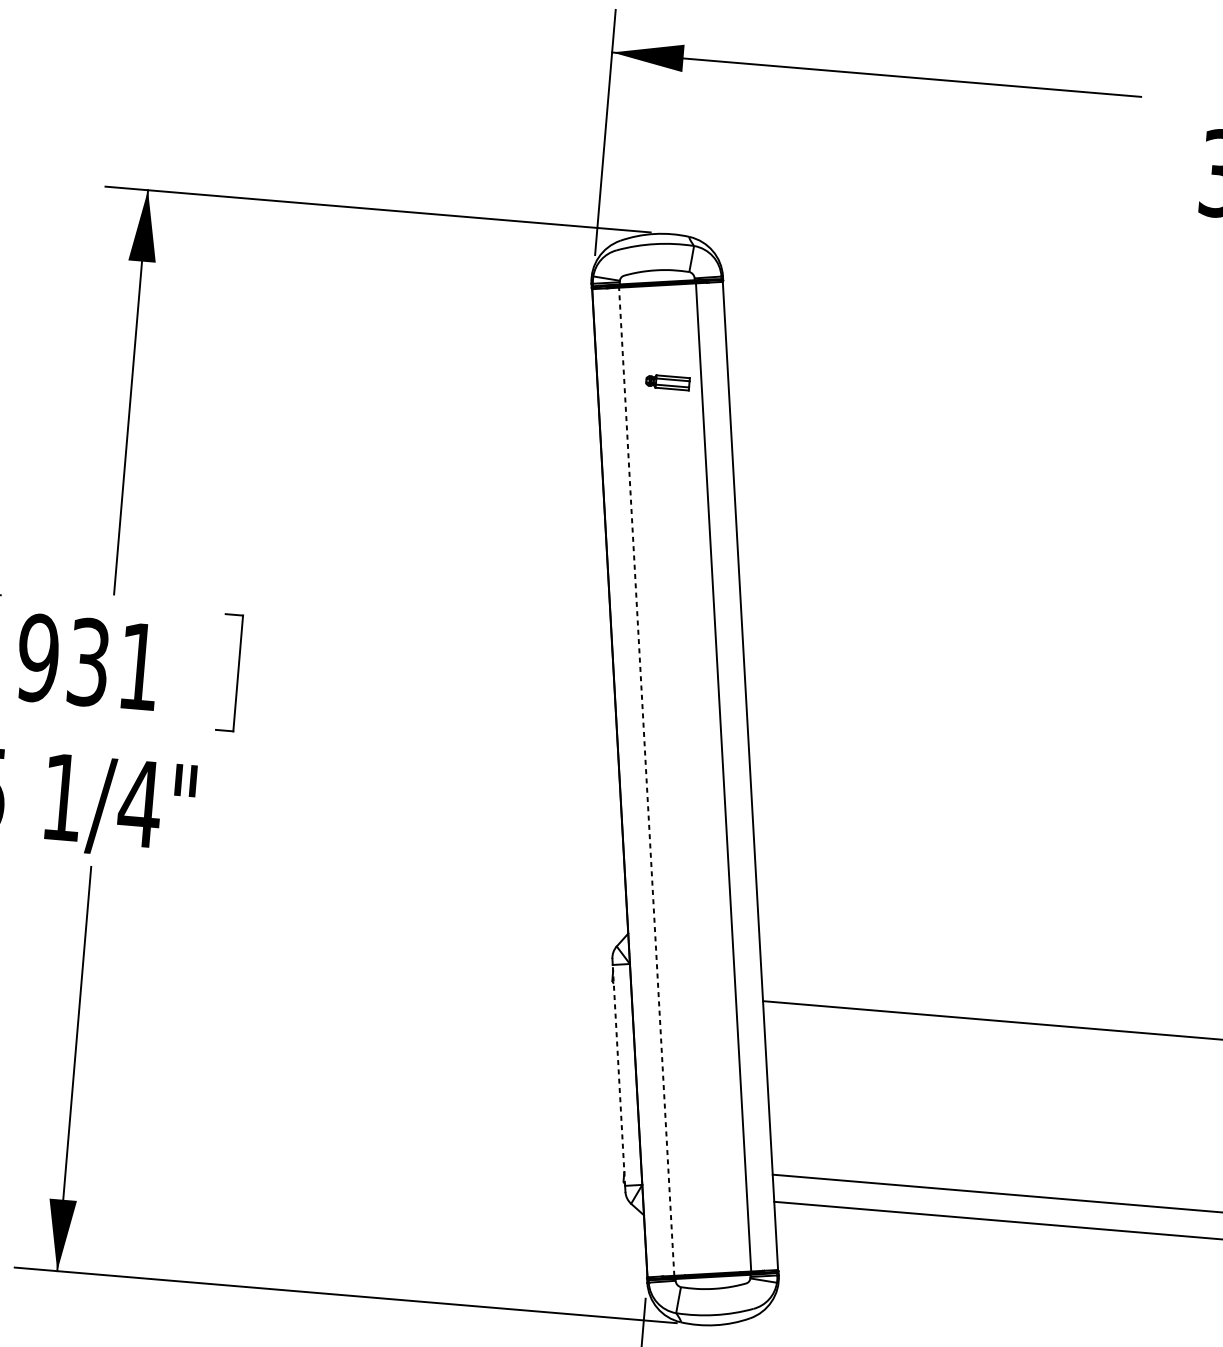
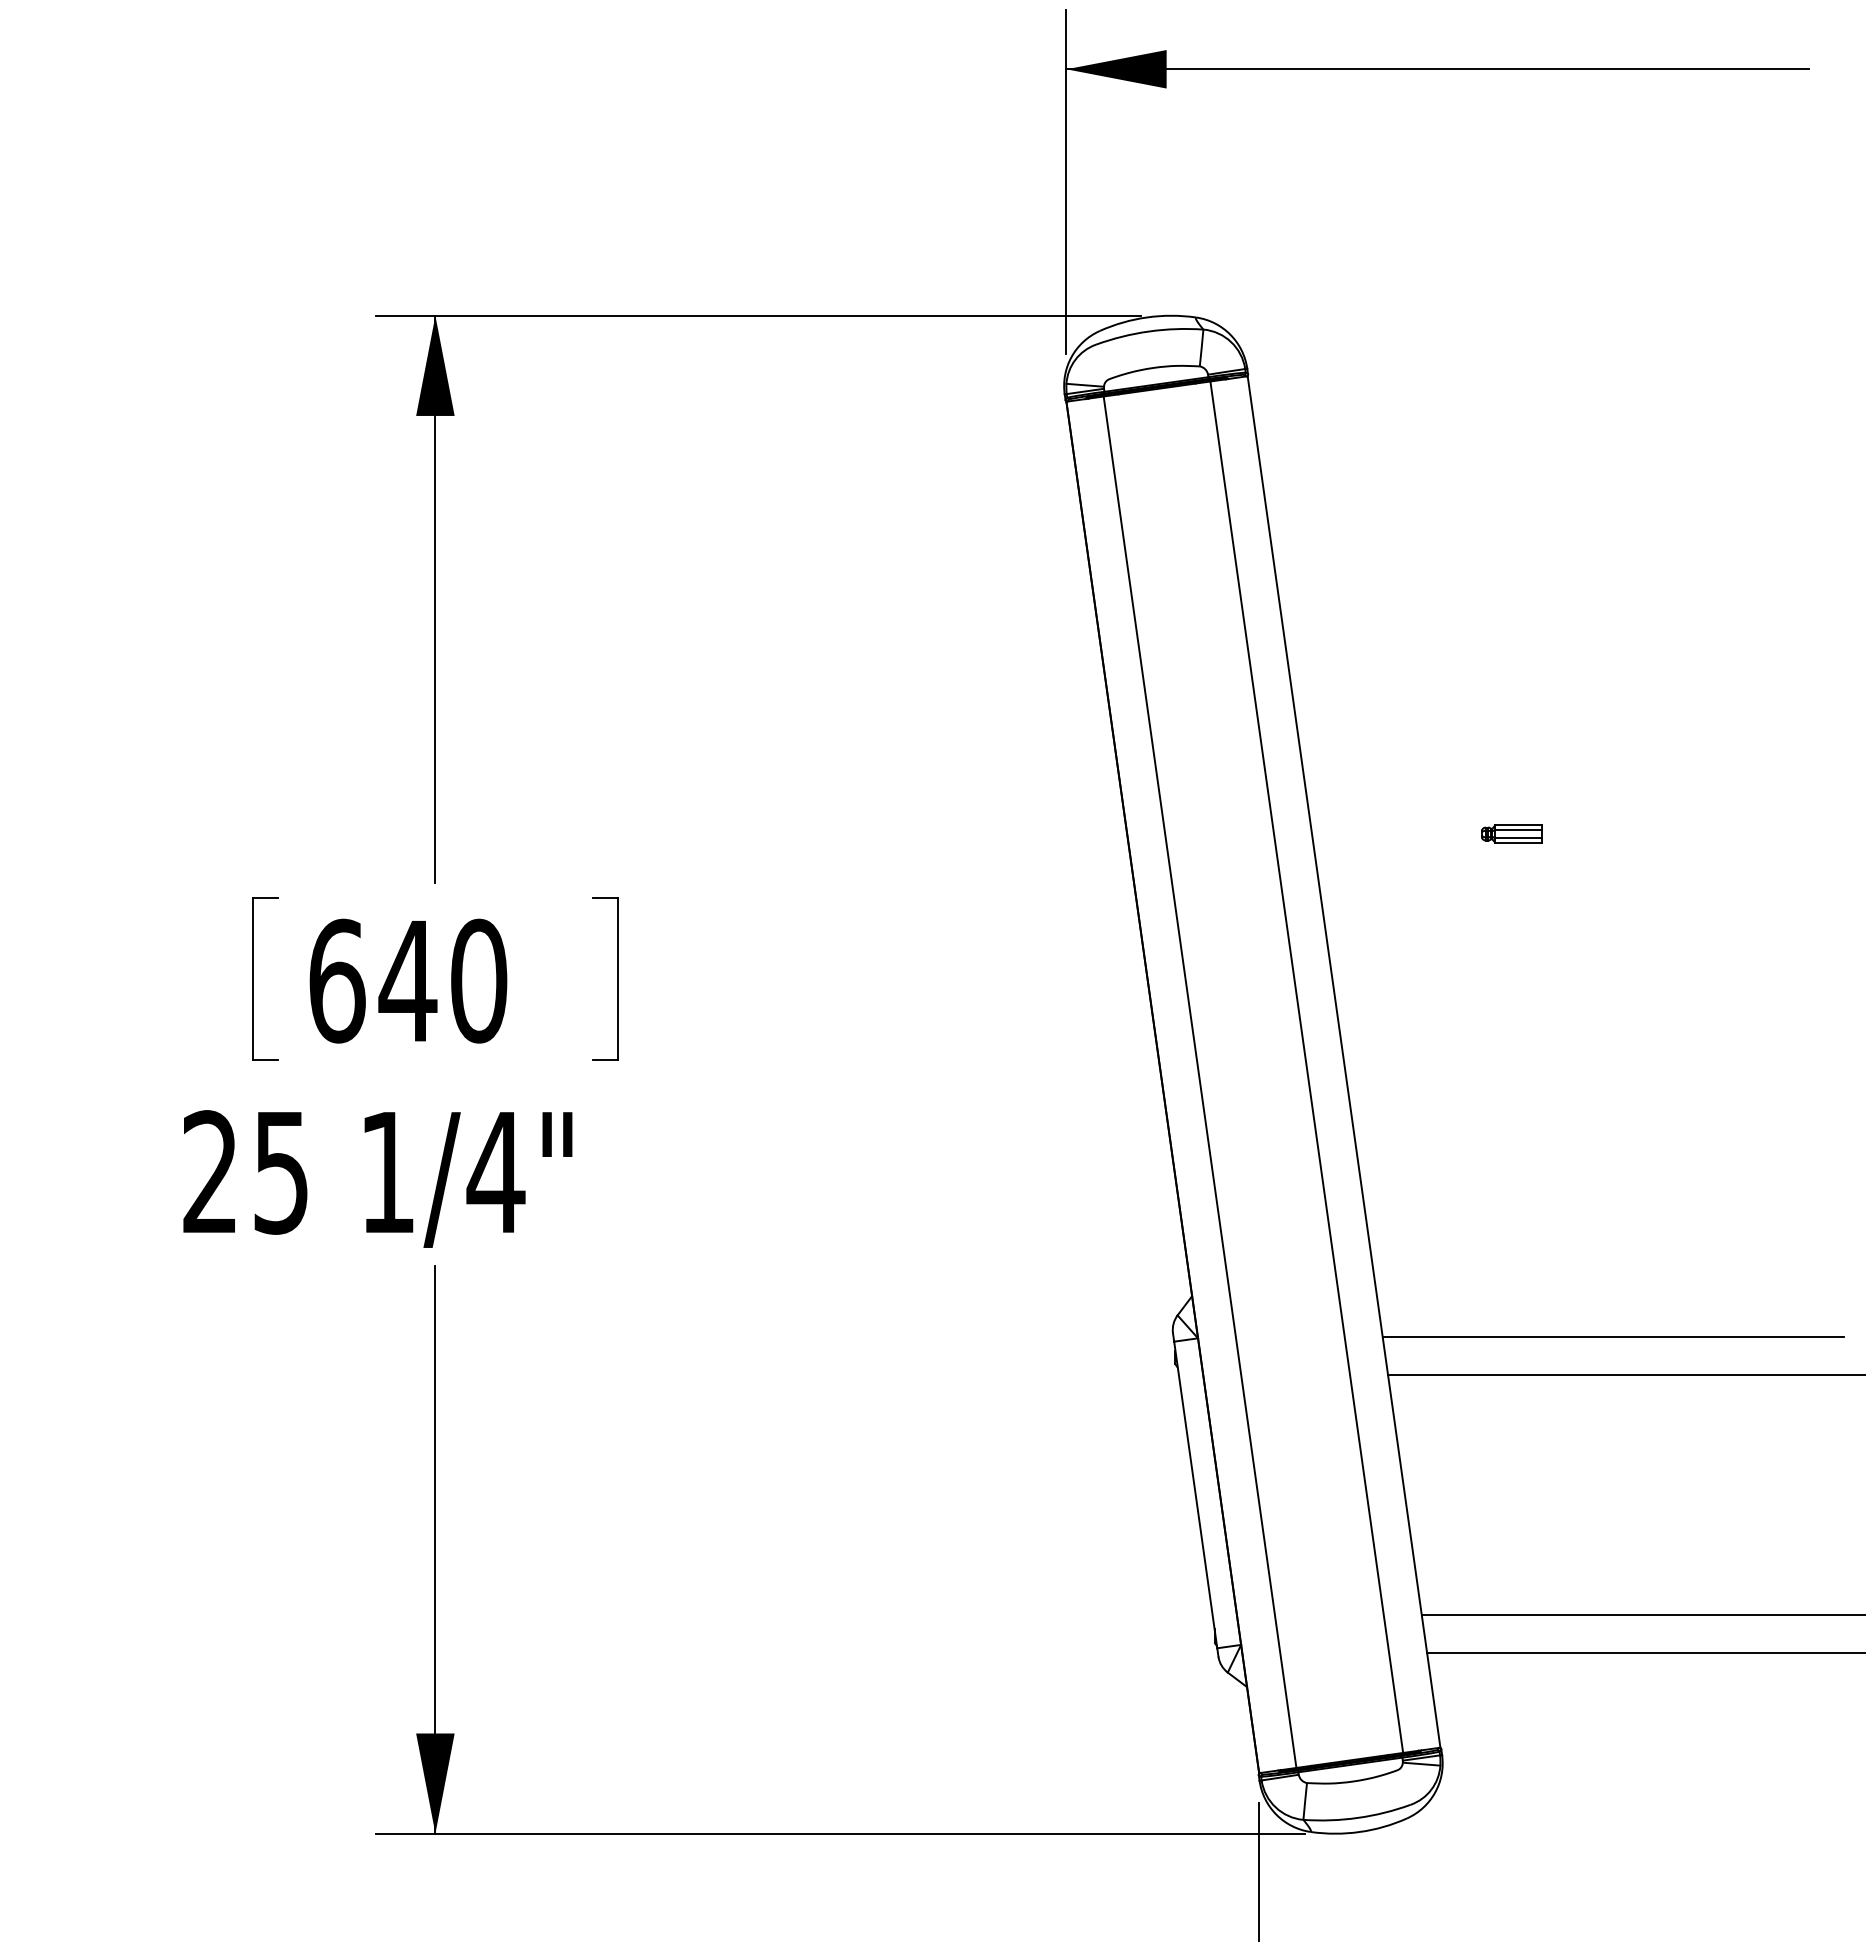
part: (667, 382) -> (1511, 833), moved
text: (89, 661) -> (408, 980), 931 -> 640
line: (646, 781) -> (1199, 1081), dashed -> solid
line: (925, 987) -> (1612, 1336), added
line: (618, 1075) -> (1195, 1494), dashed -> solid

